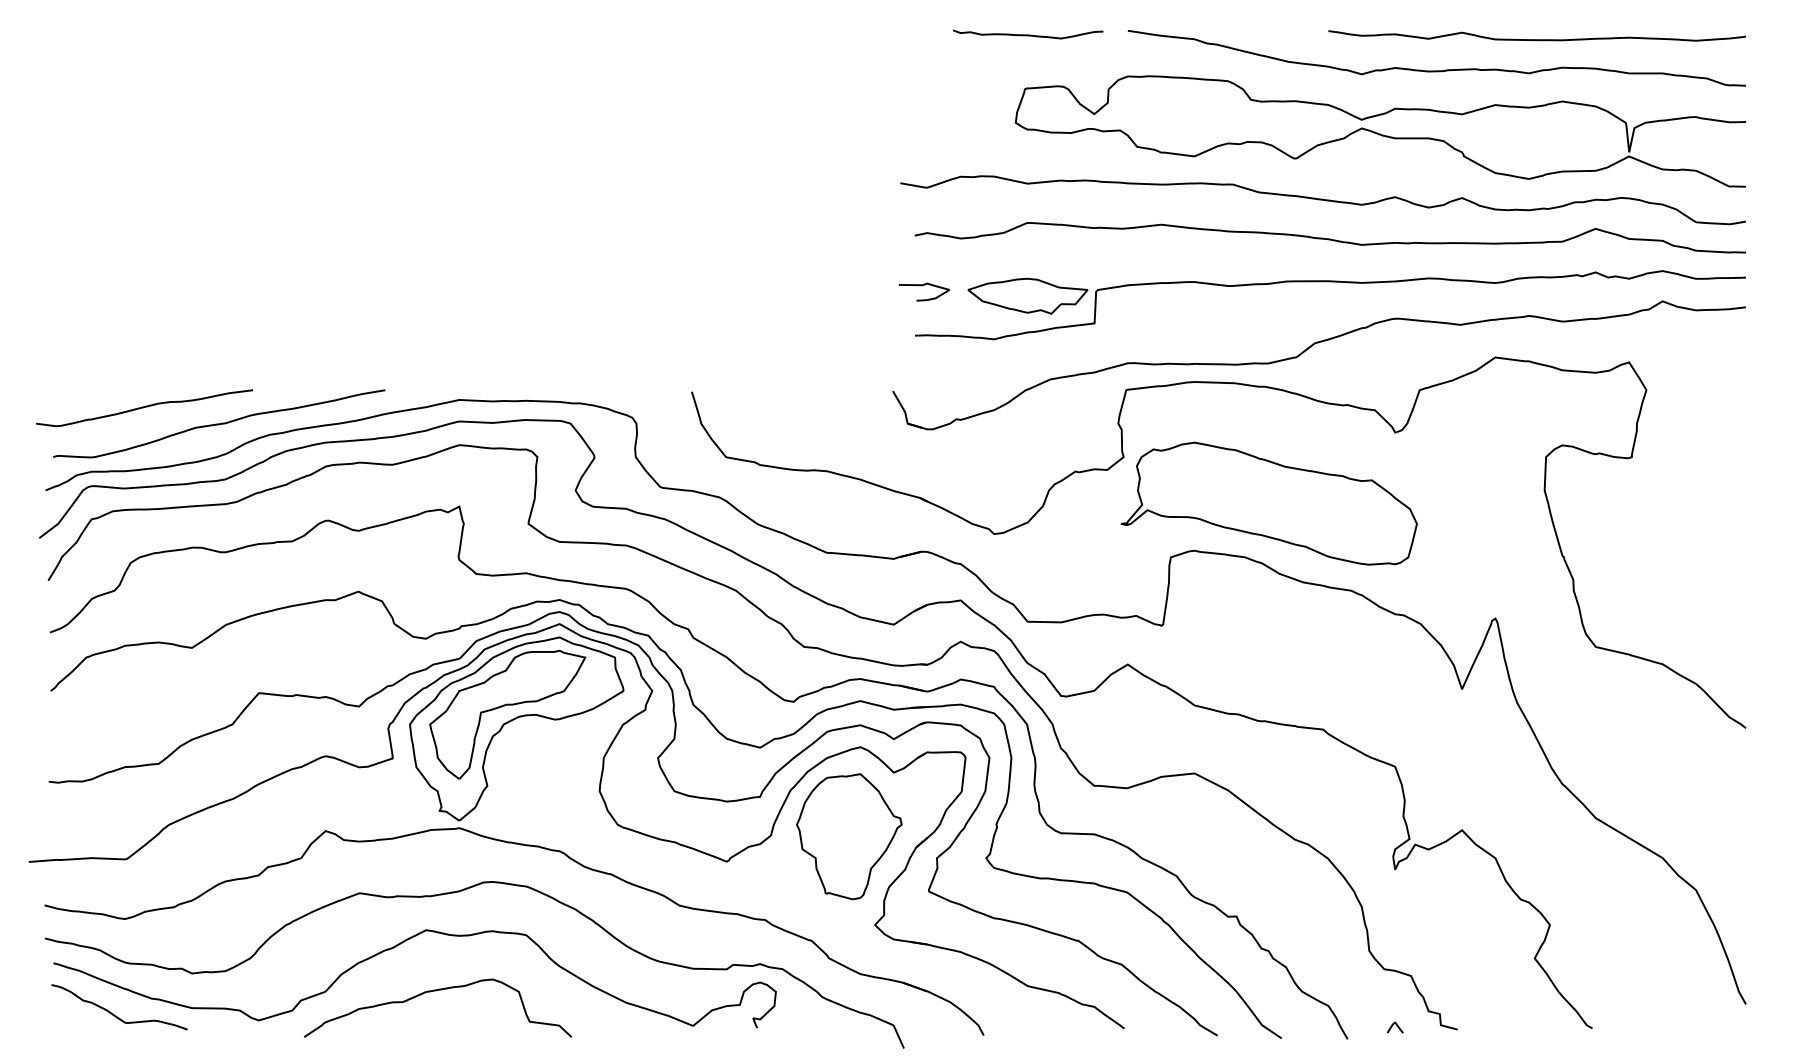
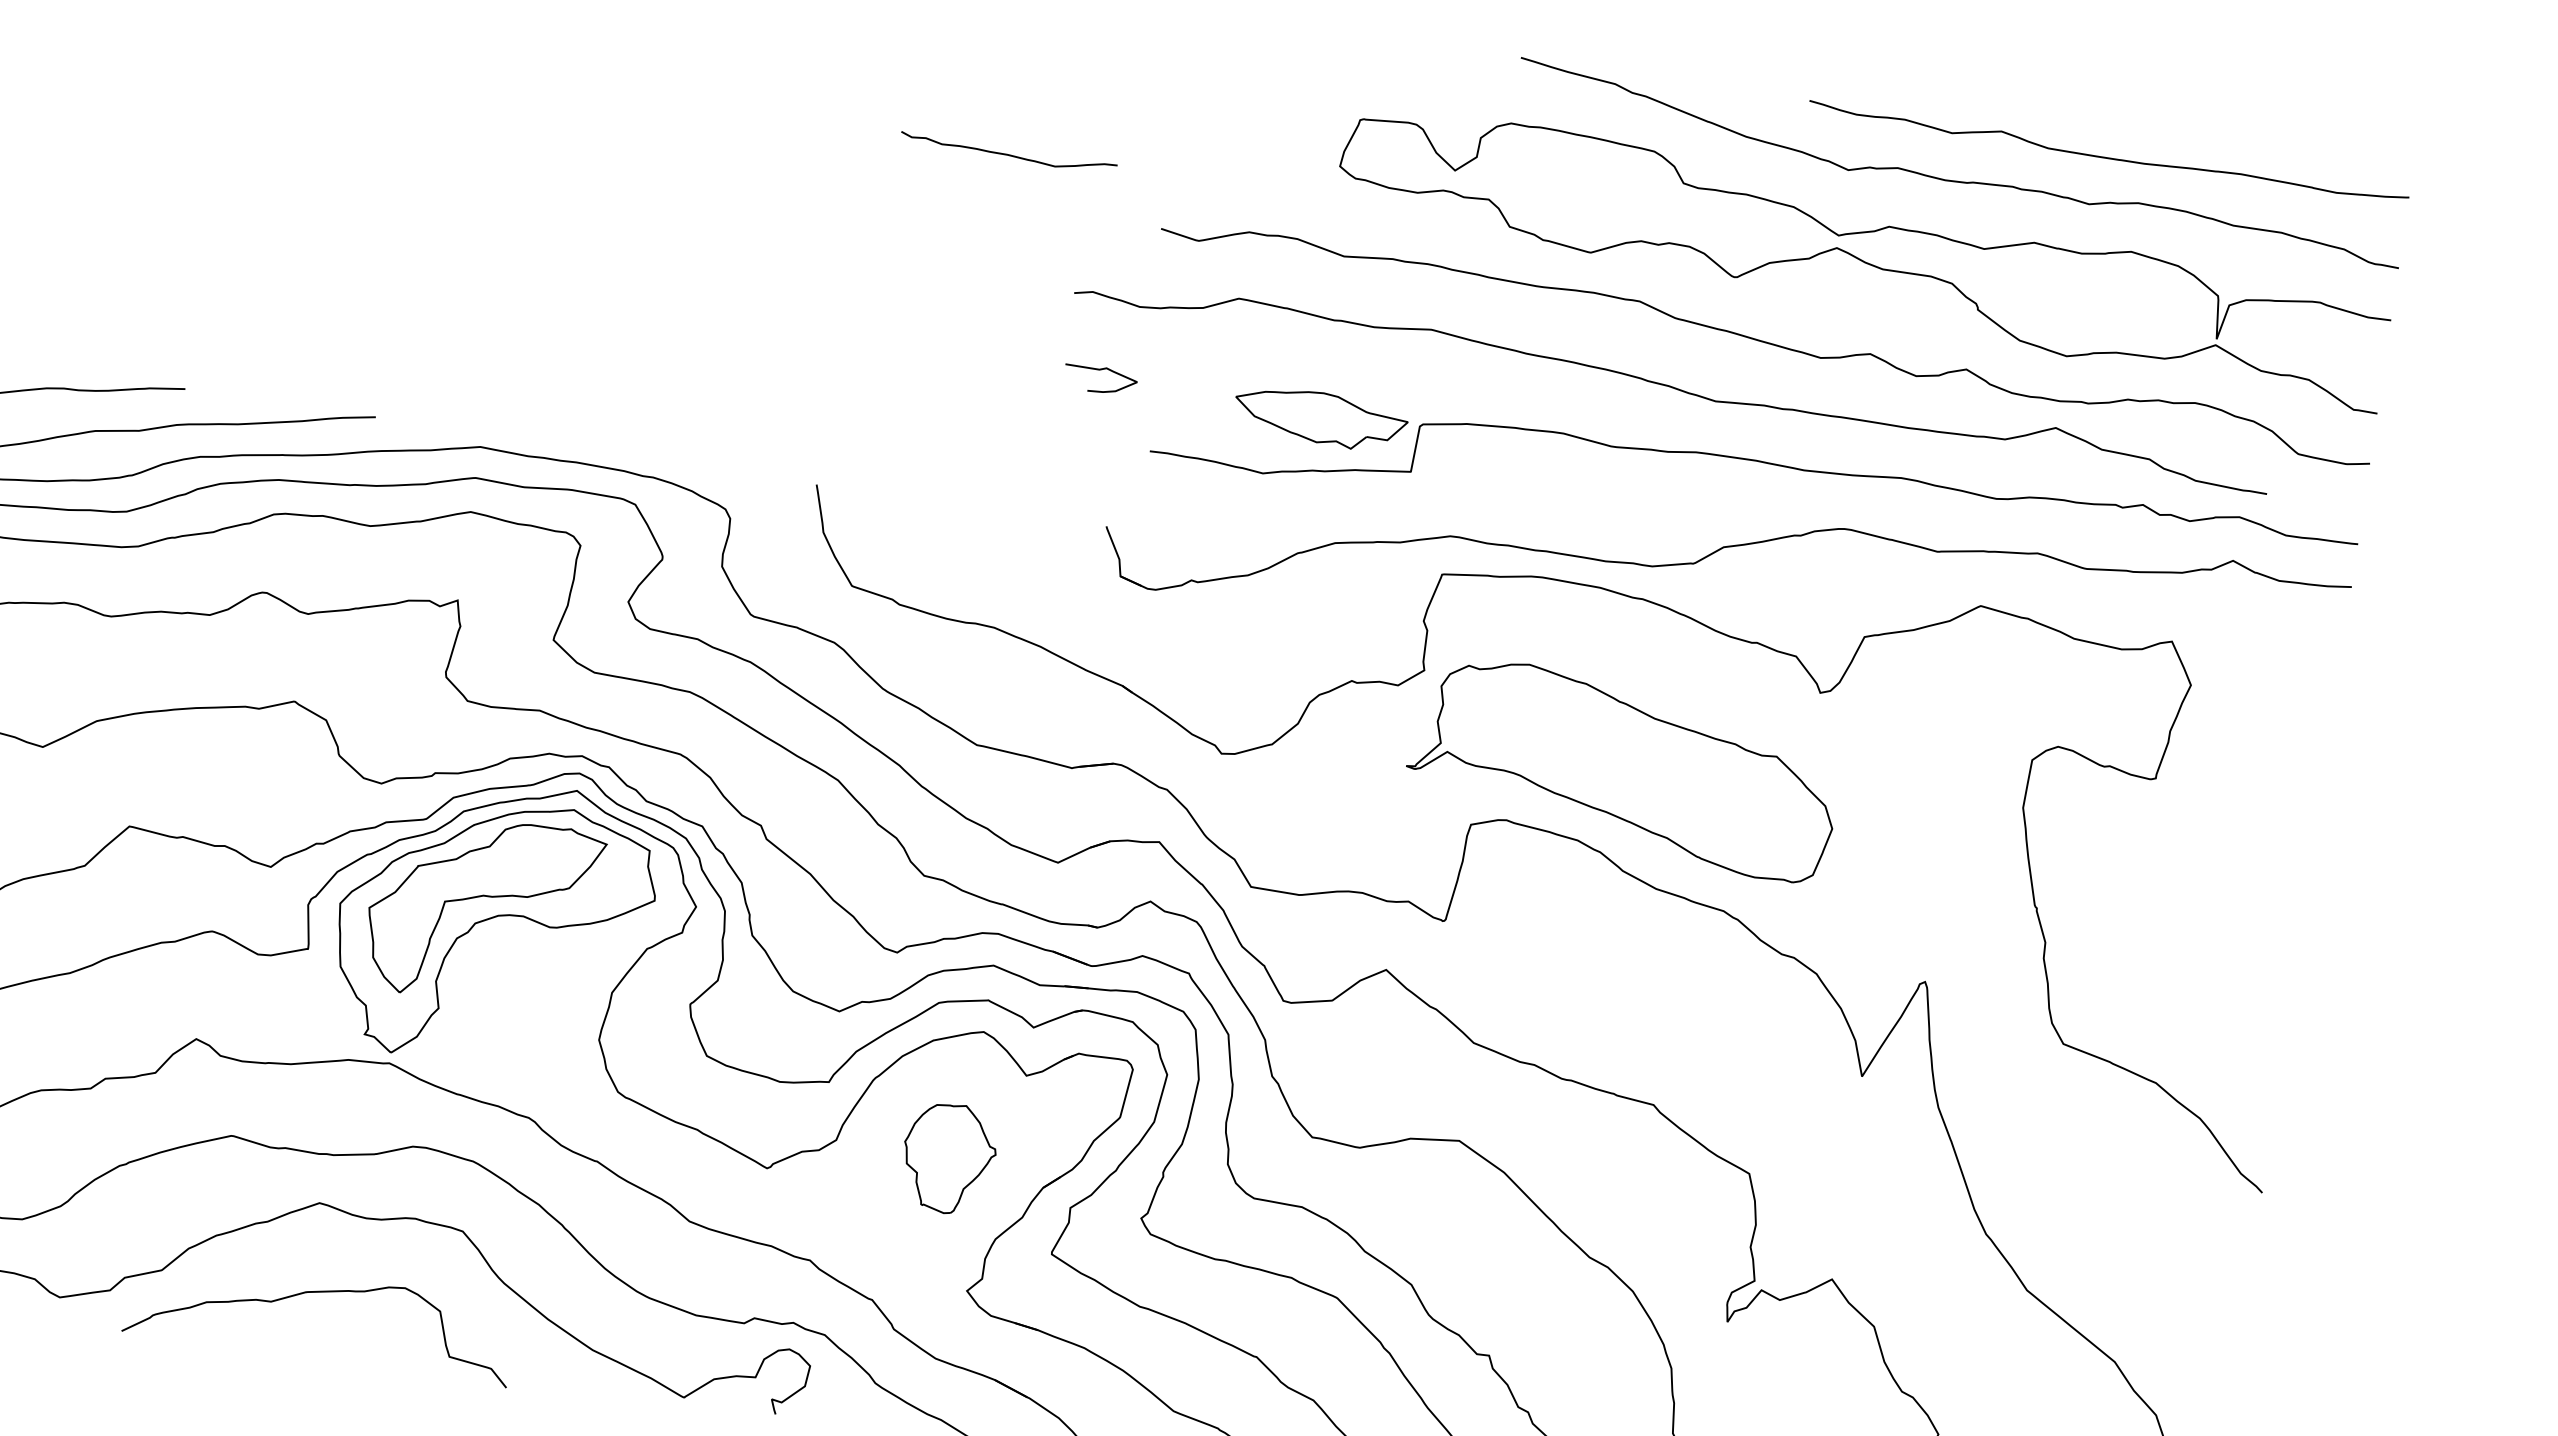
curve: (1028, 34) -> (1009, 153), moved
curve: (1329, 238) -> (1670, 385), moved
curve: (922, 286) -> (1099, 371), moved
part: (849, 836) -> (949, 1158), size x0.6

